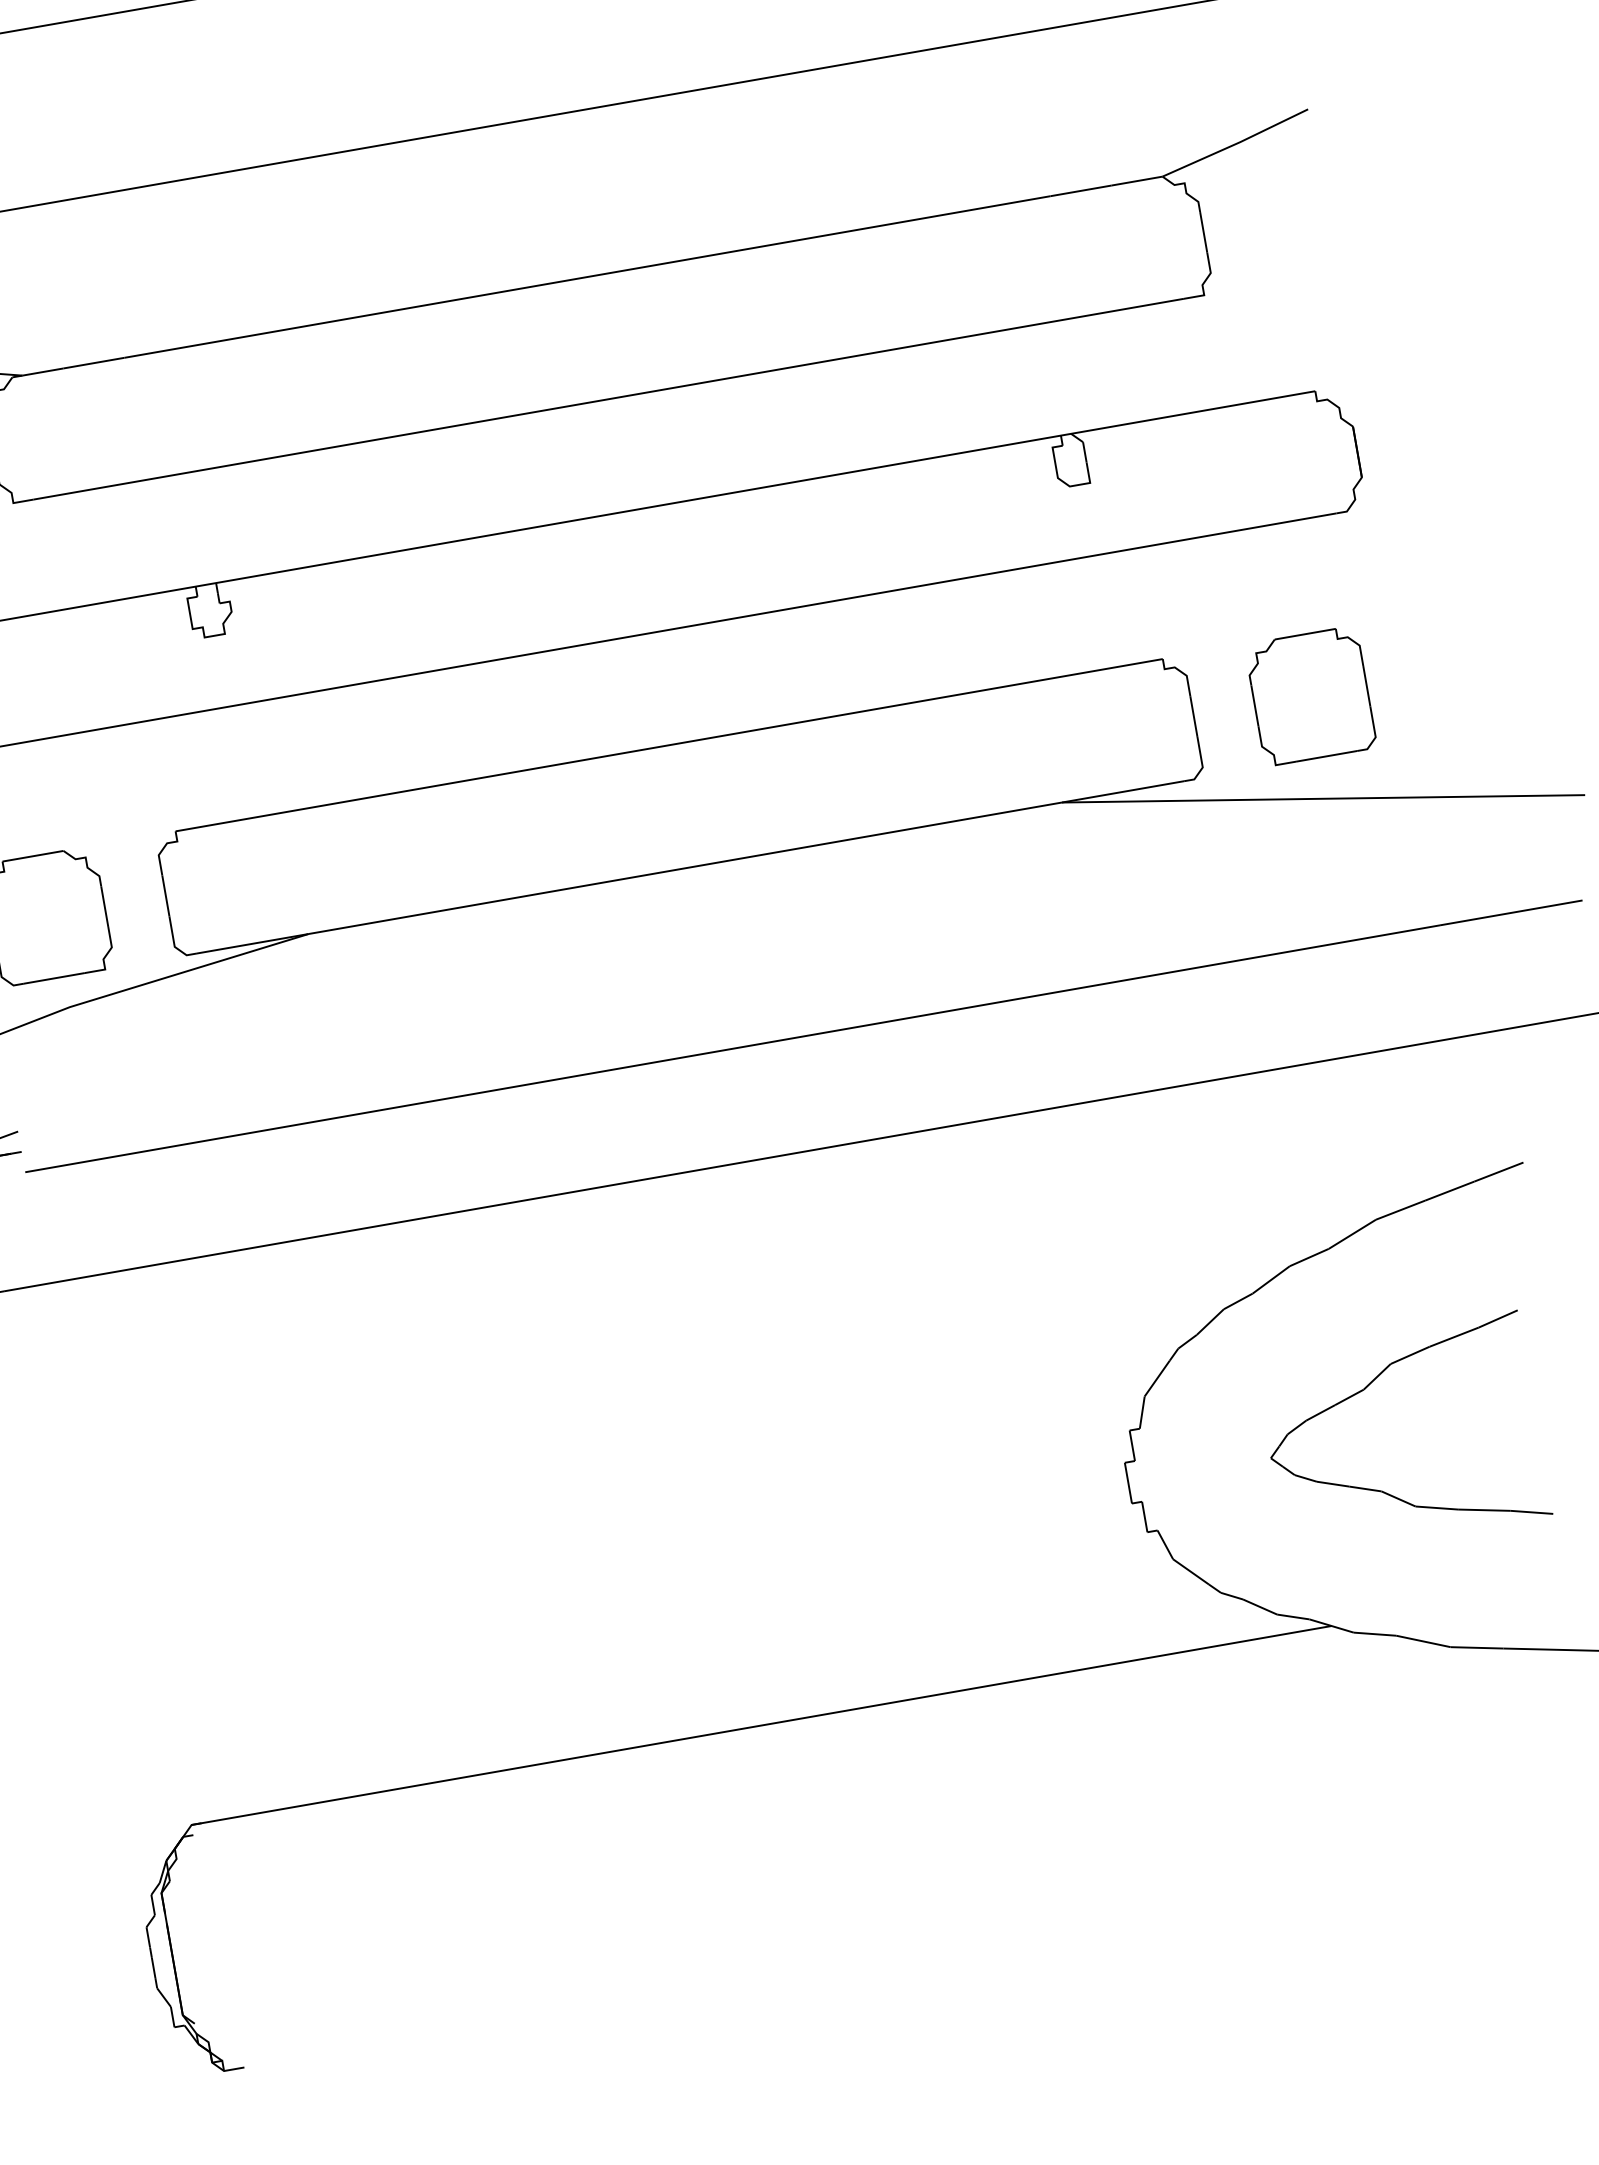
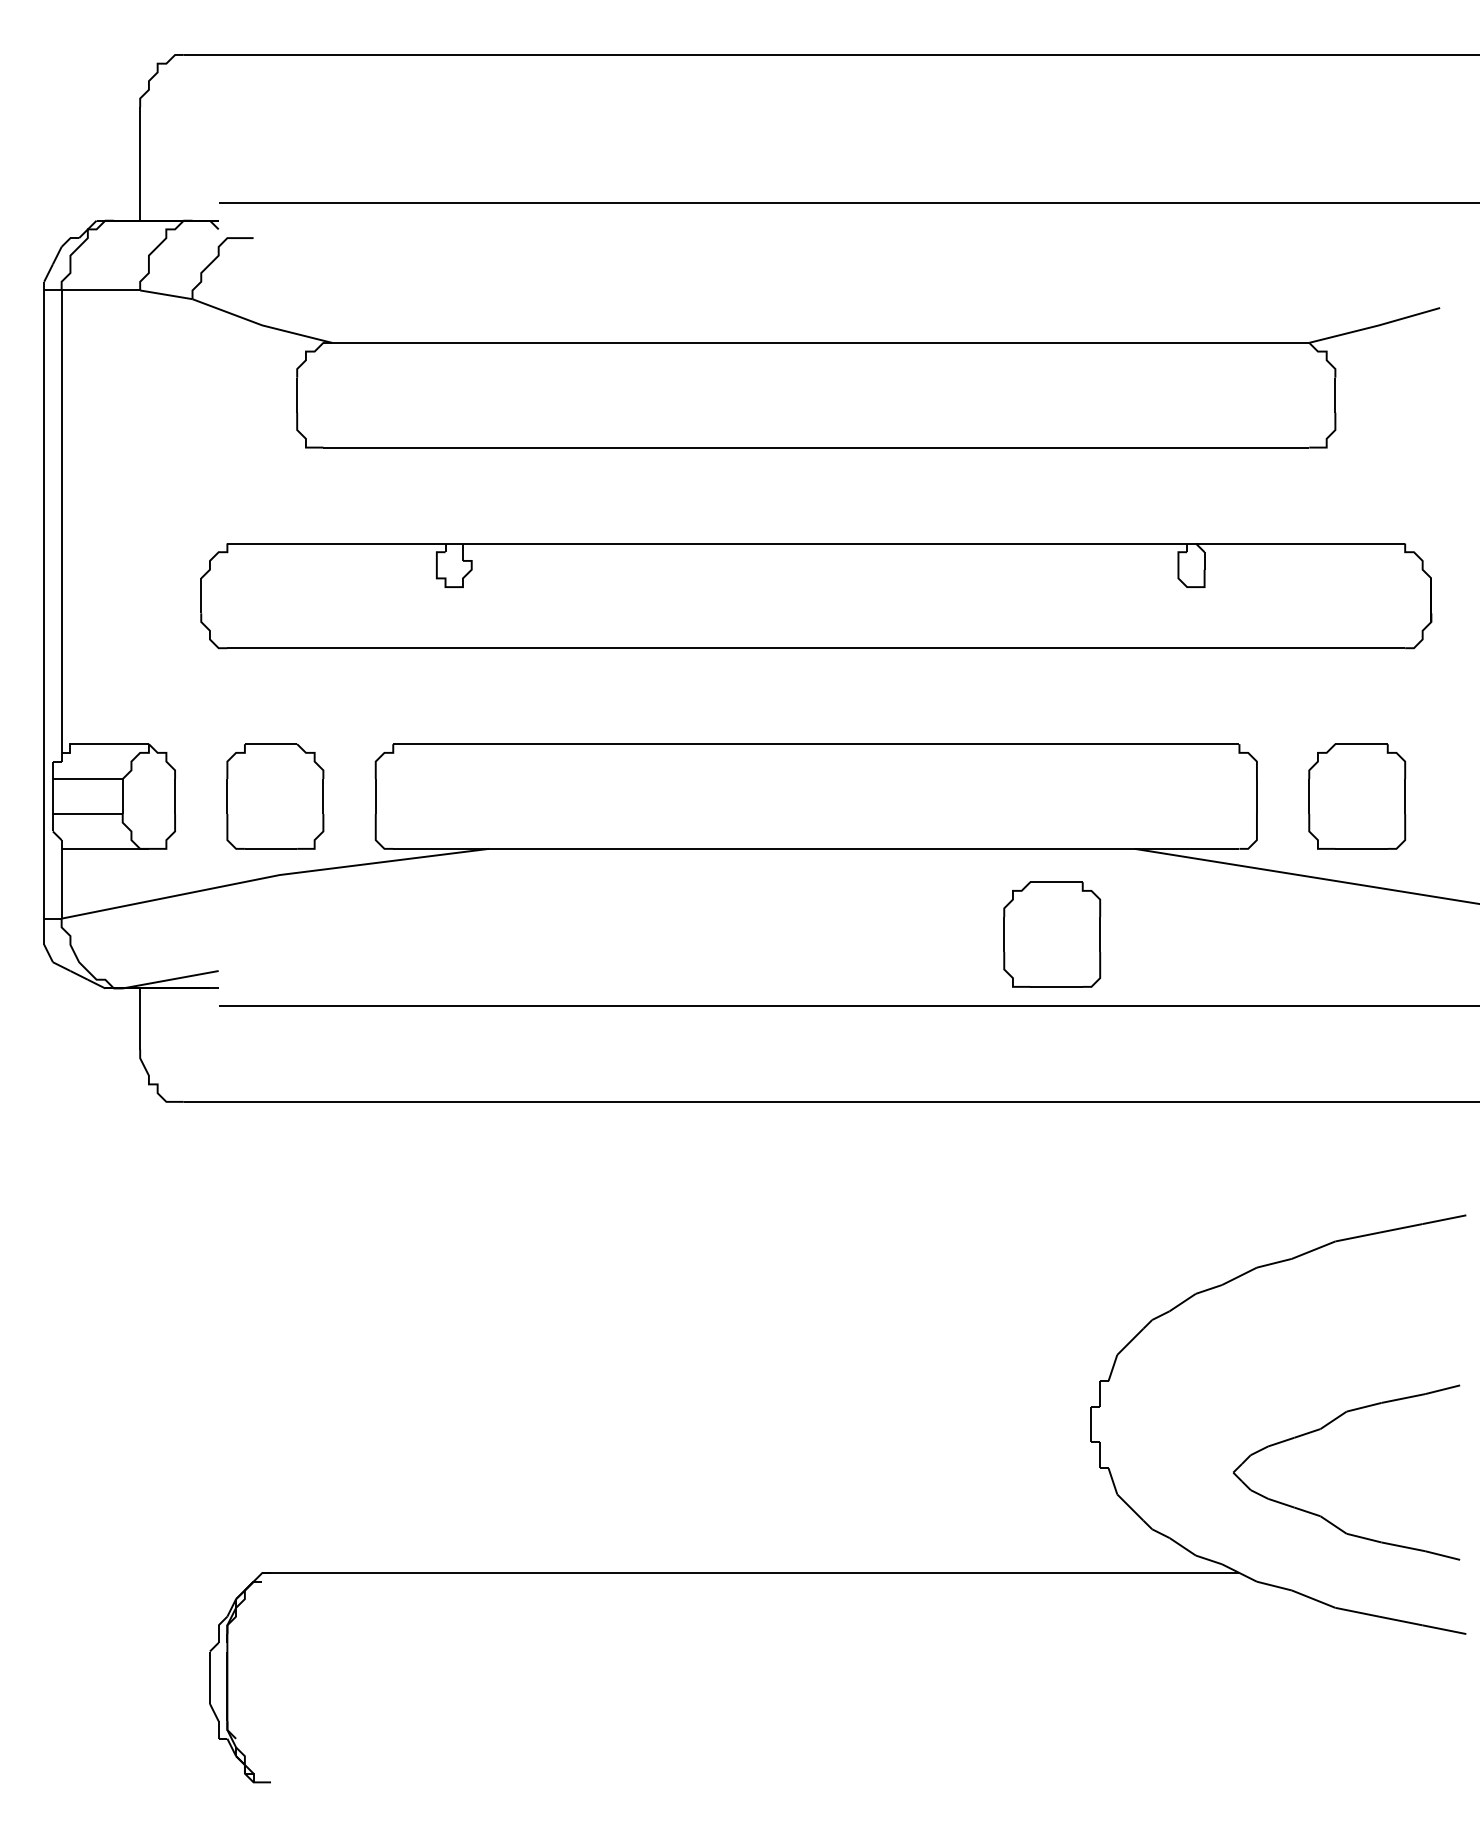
part: (983, 919) -> (1052, 934), added
part: (1367, 1388) -> (1323, 1428), moved

